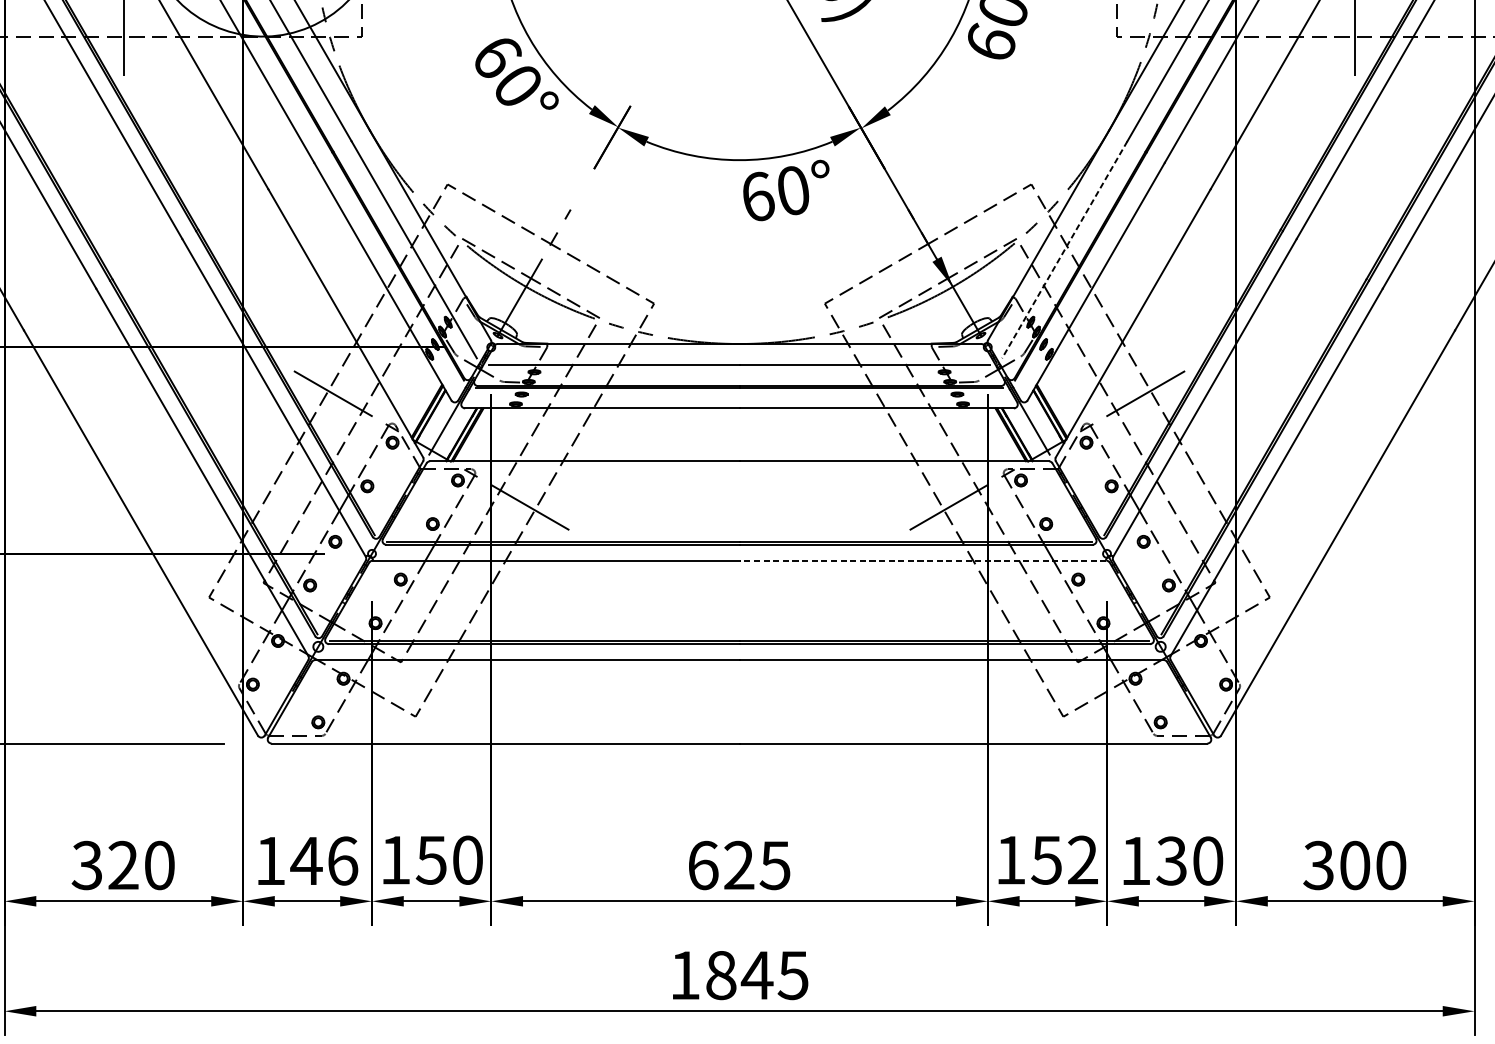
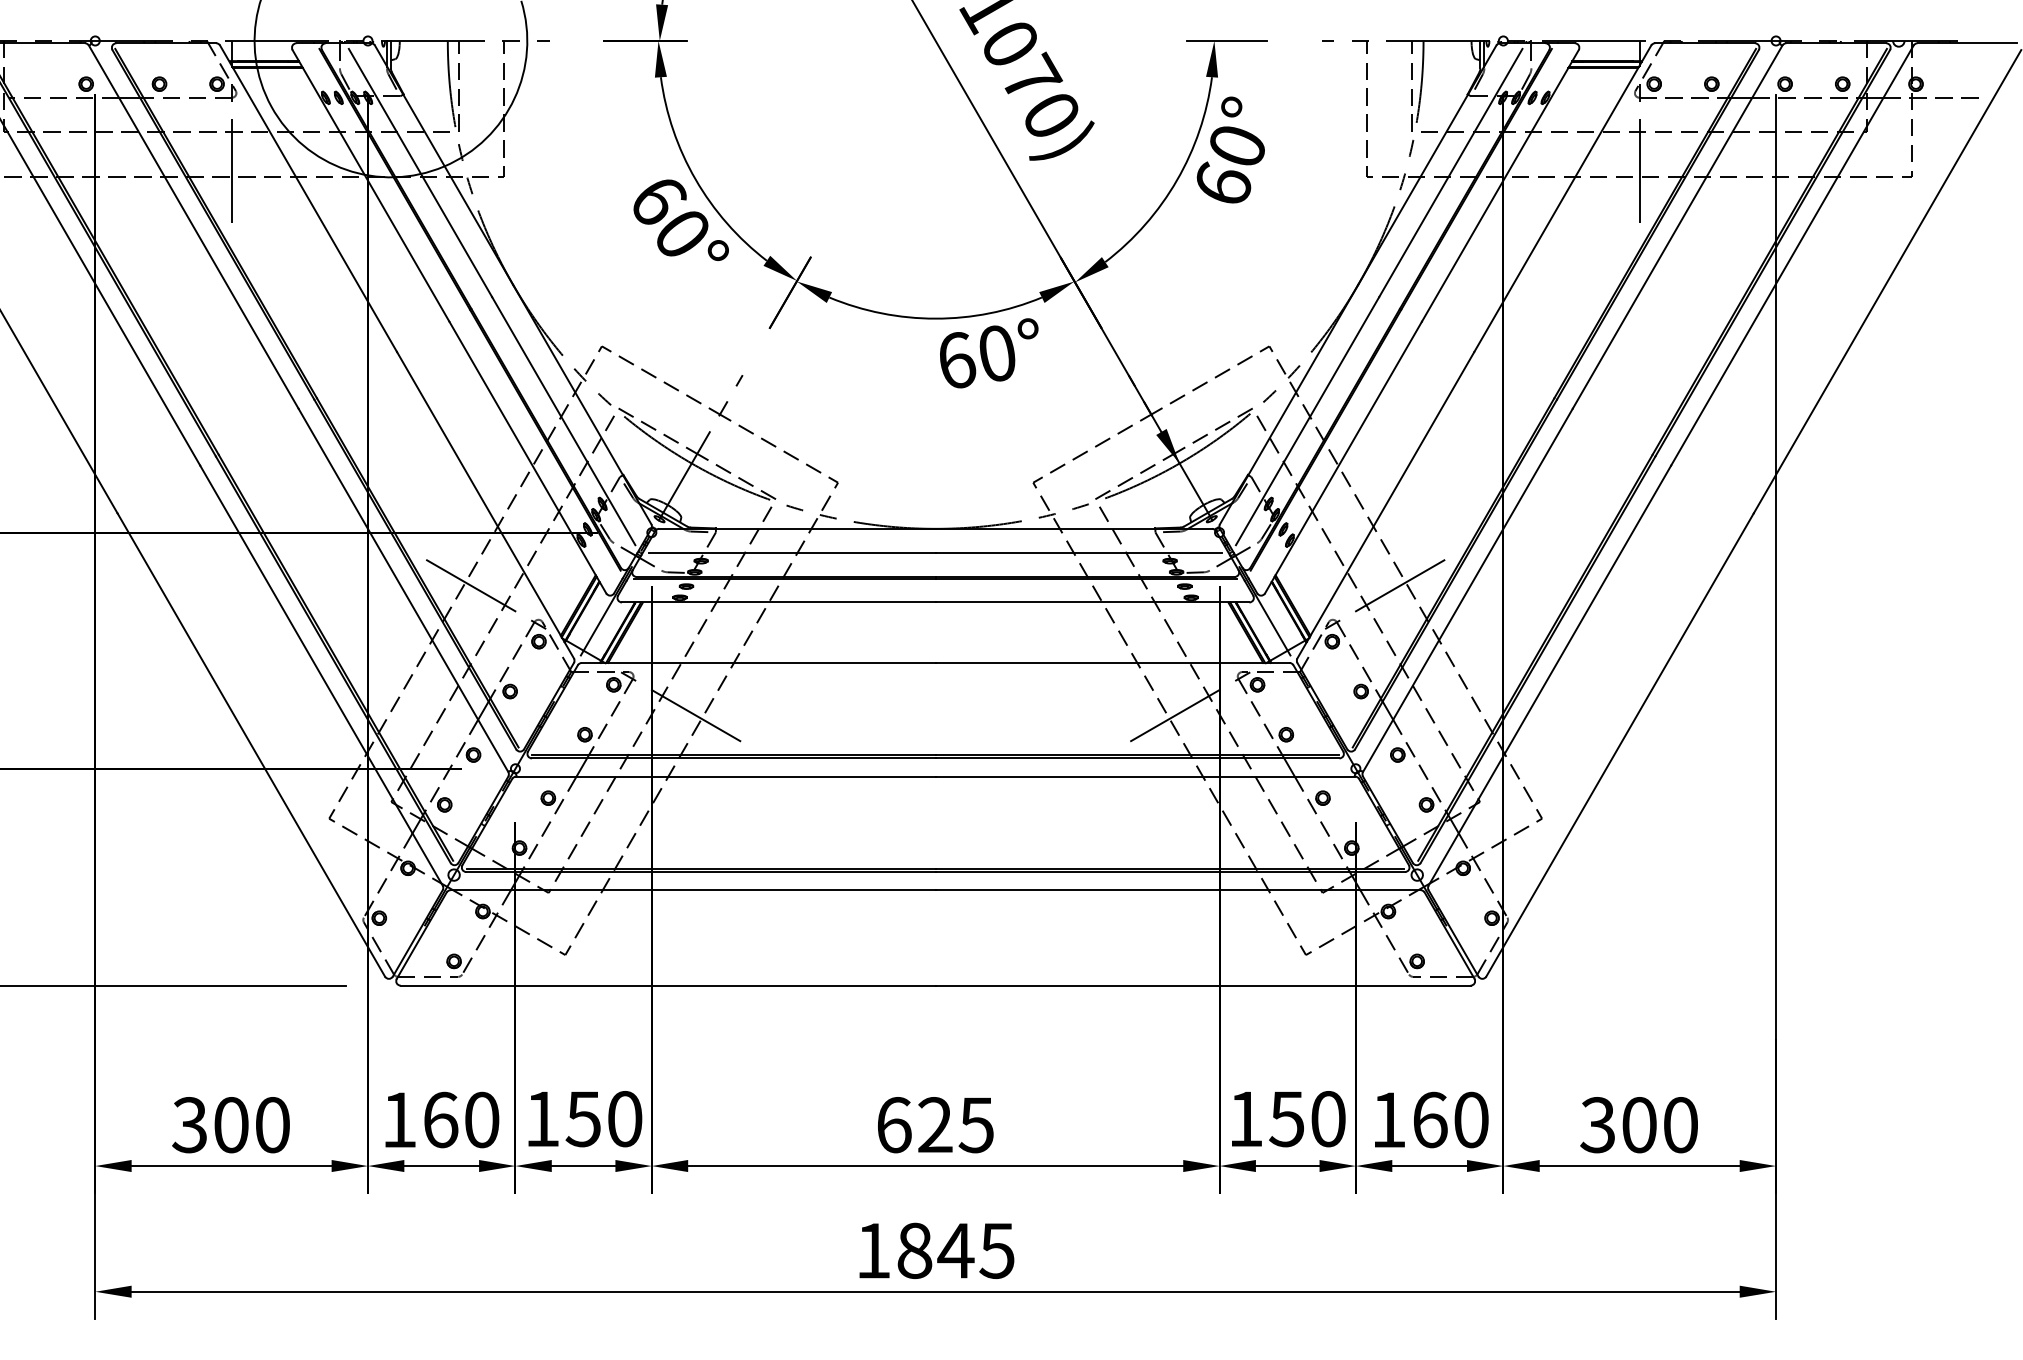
line: (1064, 250) -> (1307, 421), dashed -> solid
line: (923, 560) -> (1145, 776), dashed -> solid
text: (323, 860) -> (460, 1119), 146 -> 160
text: (1083, 860) -> (1328, 1119), 152 -> 150
text: (1171, 860) -> (1429, 1119), 130 -> 160
text: (123, 865) -> (231, 1125), 320 -> 300

